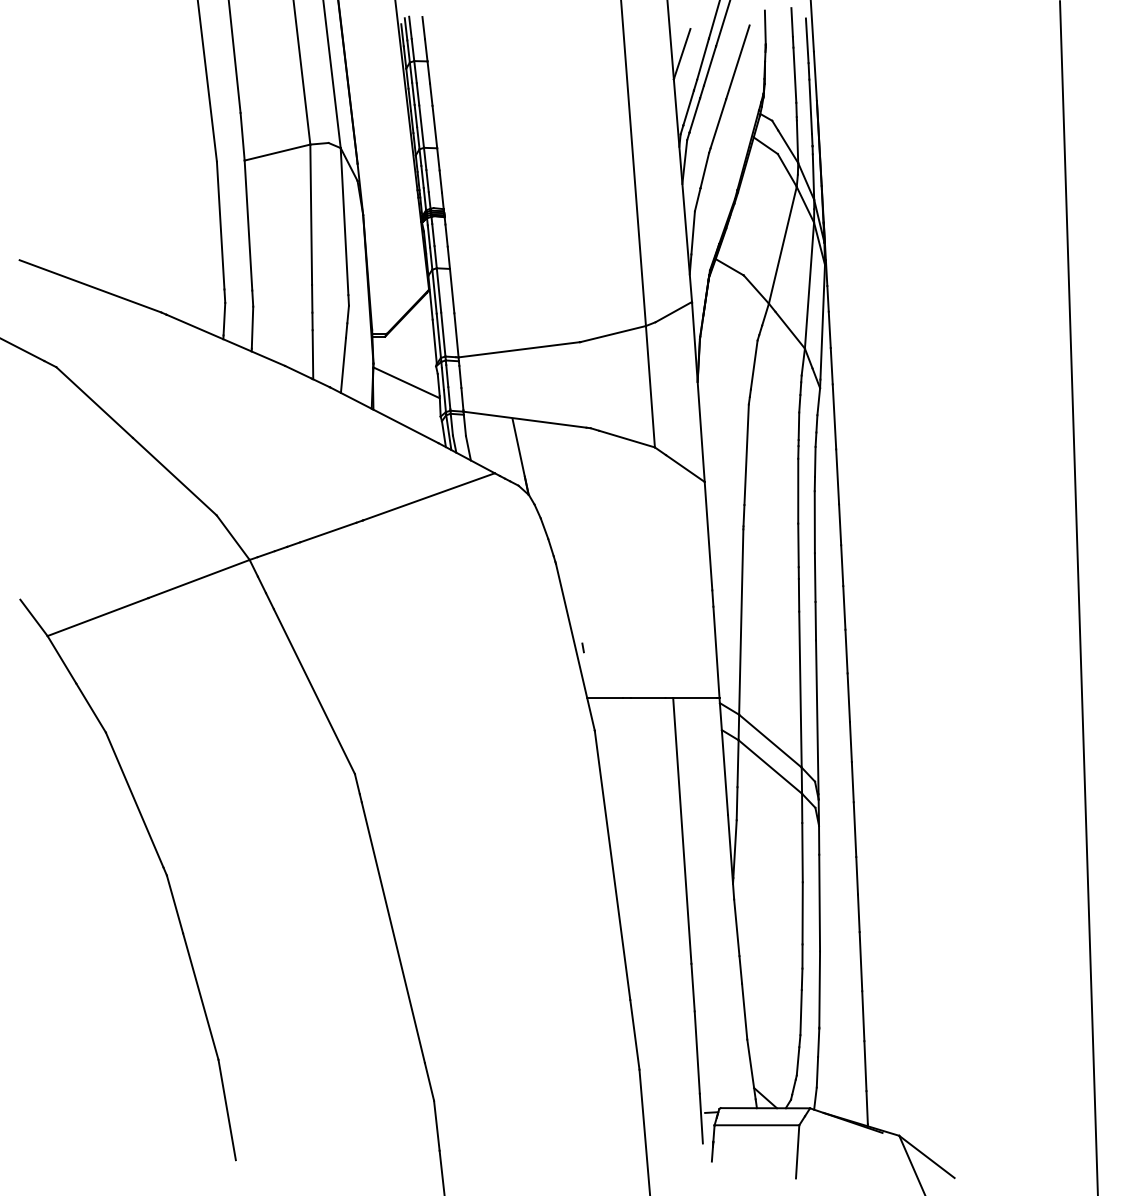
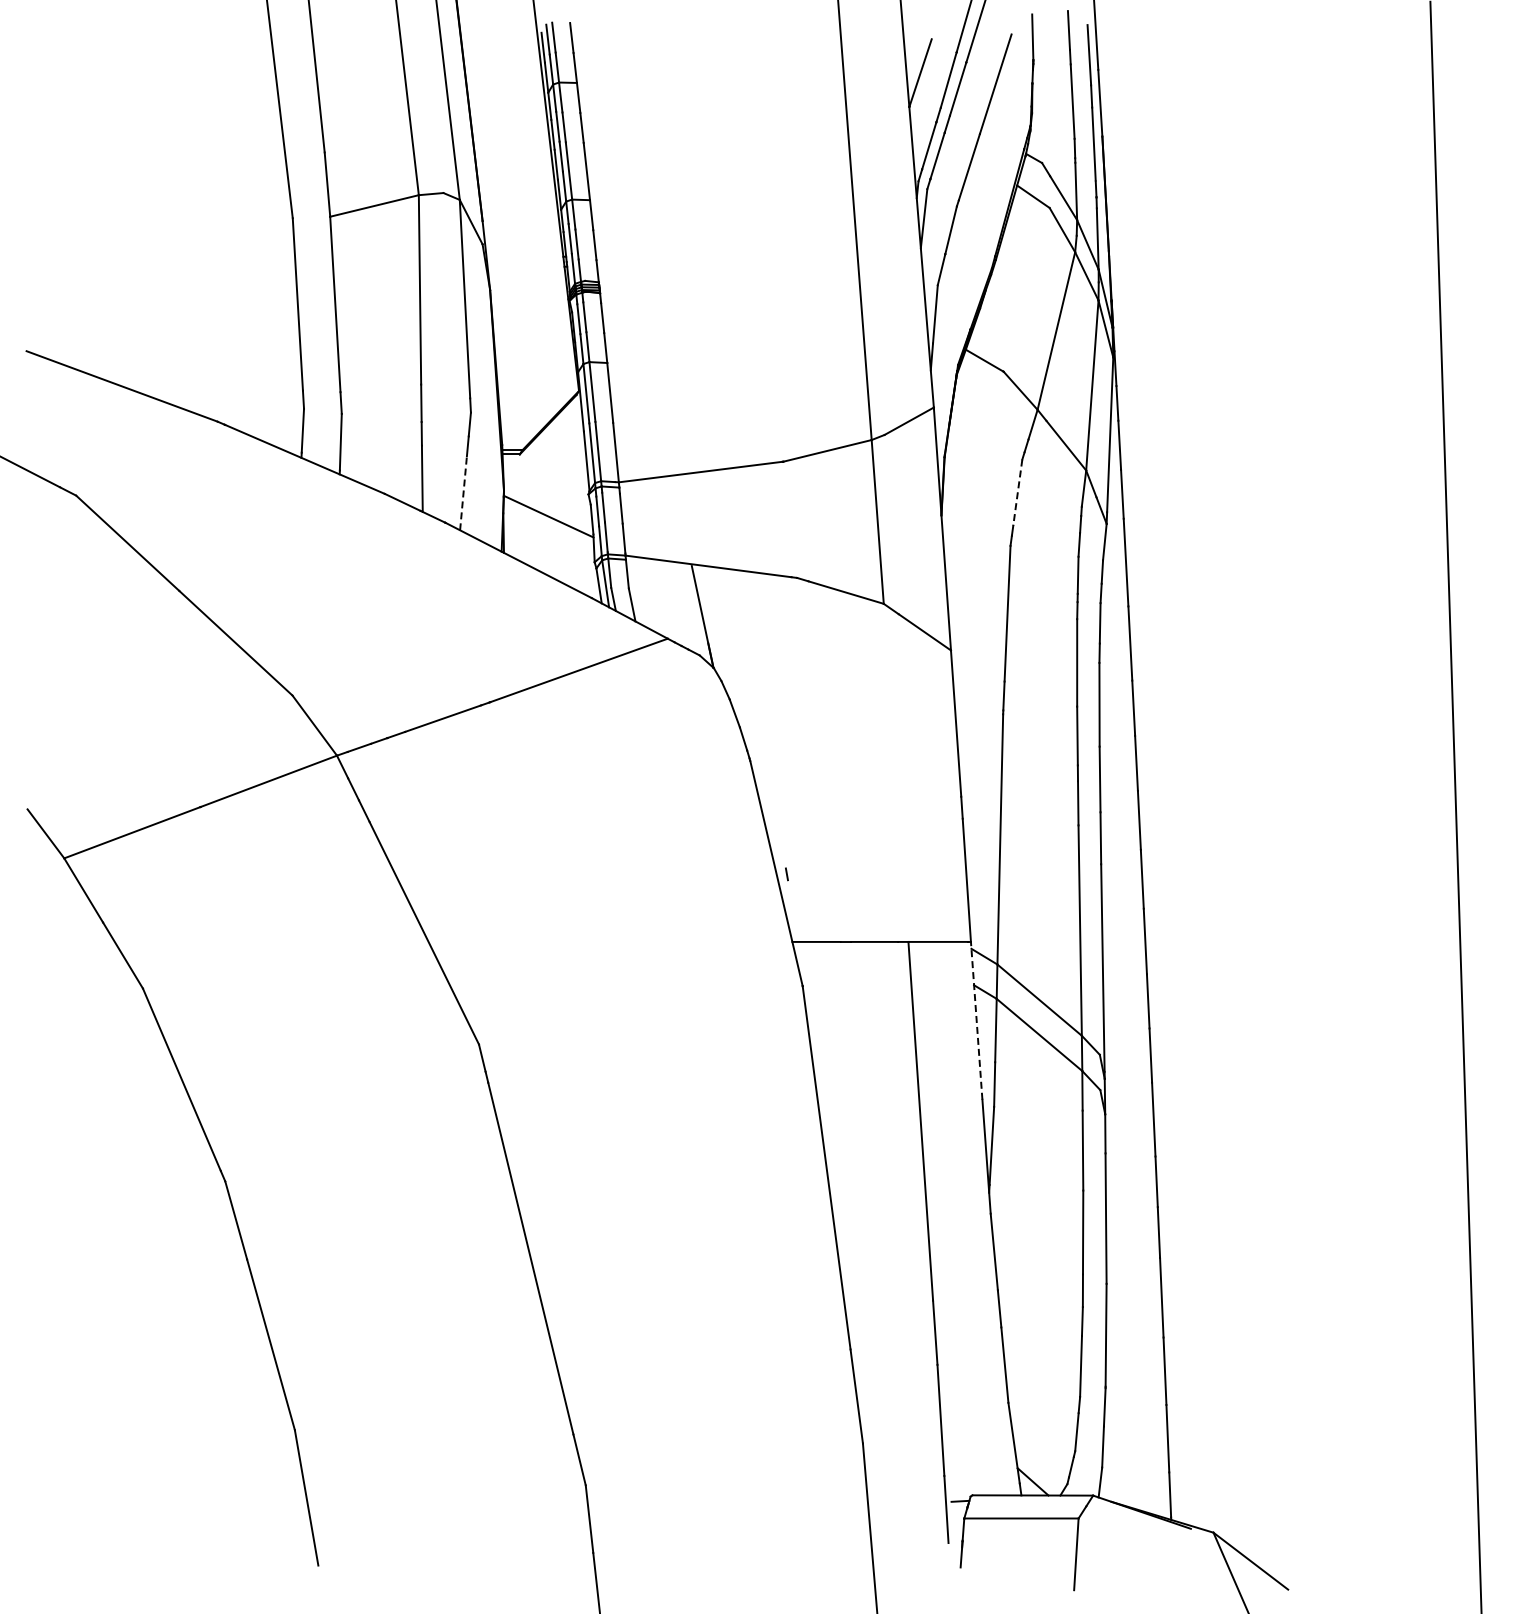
line: (343, 364) -> (463, 492), solid -> dashed
line: (754, 365) -> (1017, 493), solid -> dashed
line: (723, 756) -> (976, 1020), solid -> dashed

